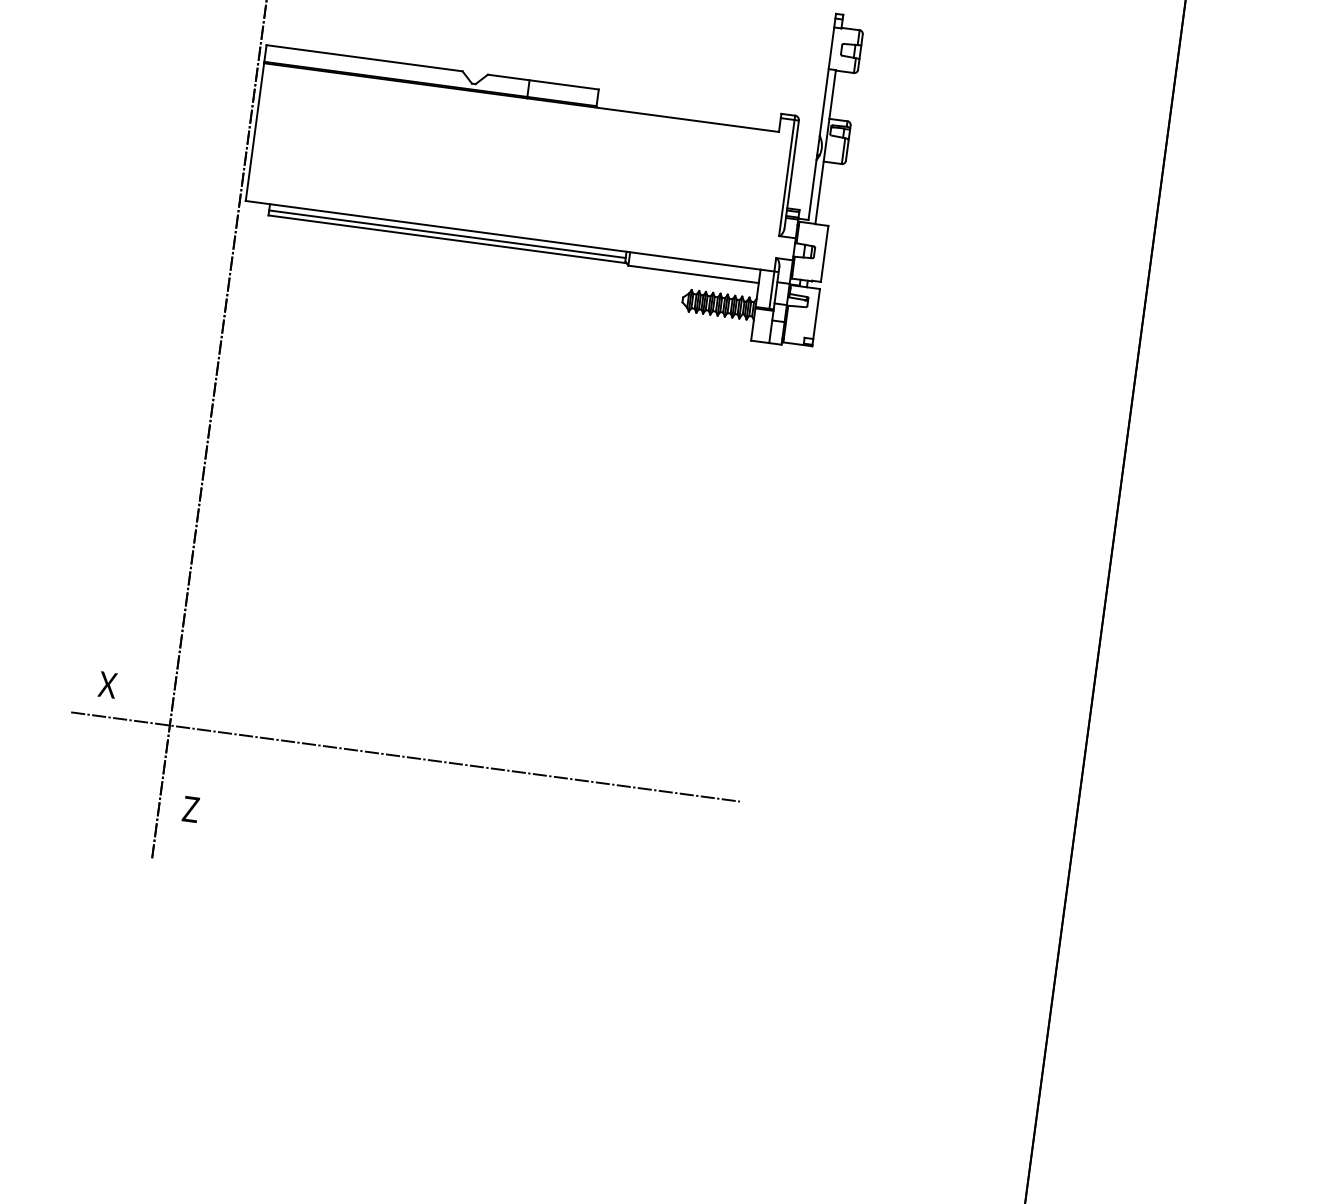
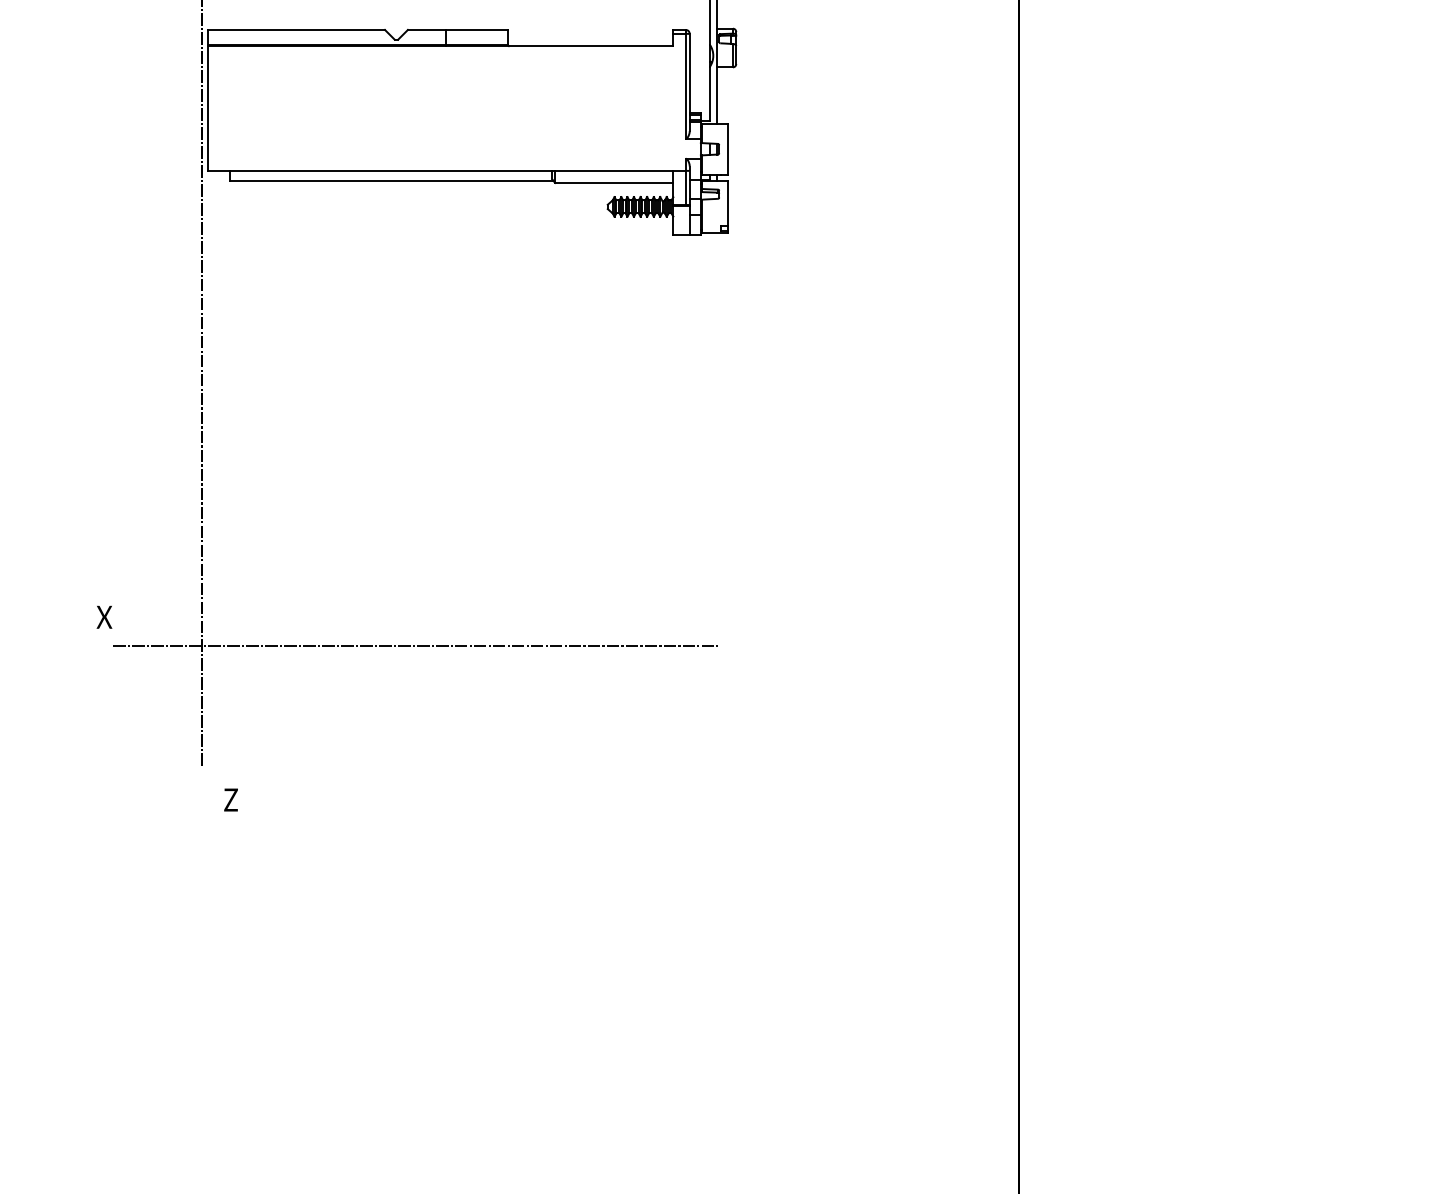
line: (447, 234) -> (390, 176), removed
text: (107, 684) -> (104, 616), moved
text: (190, 808) -> (230, 799), moved

